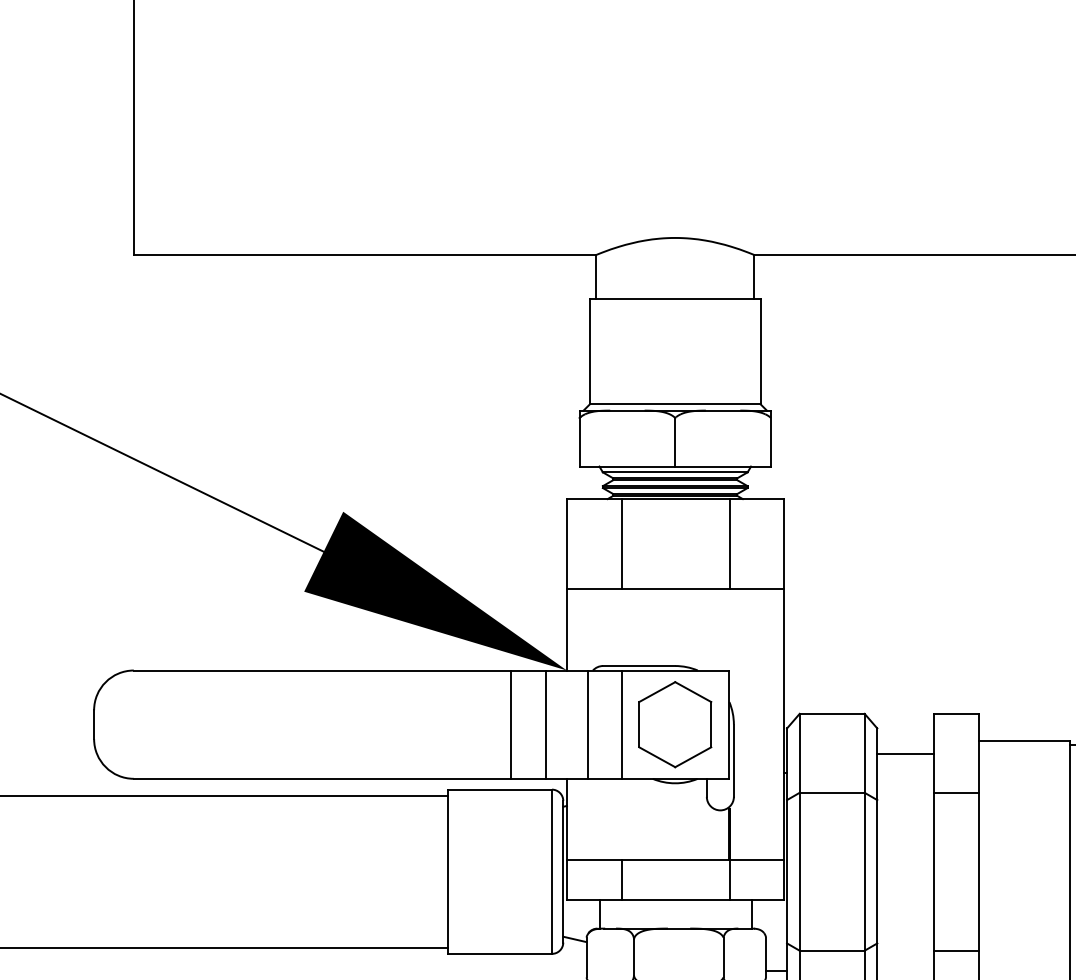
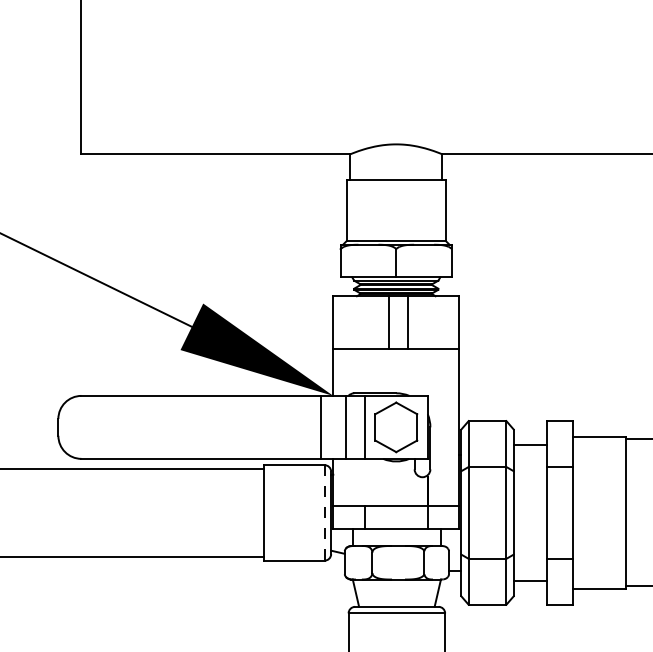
line: (622, 544) -> (389, 322), moved
line: (728, 544) -> (407, 322), moved
line: (510, 723) -> (300, 426), removed
line: (551, 871) -> (324, 512), solid -> dashed

